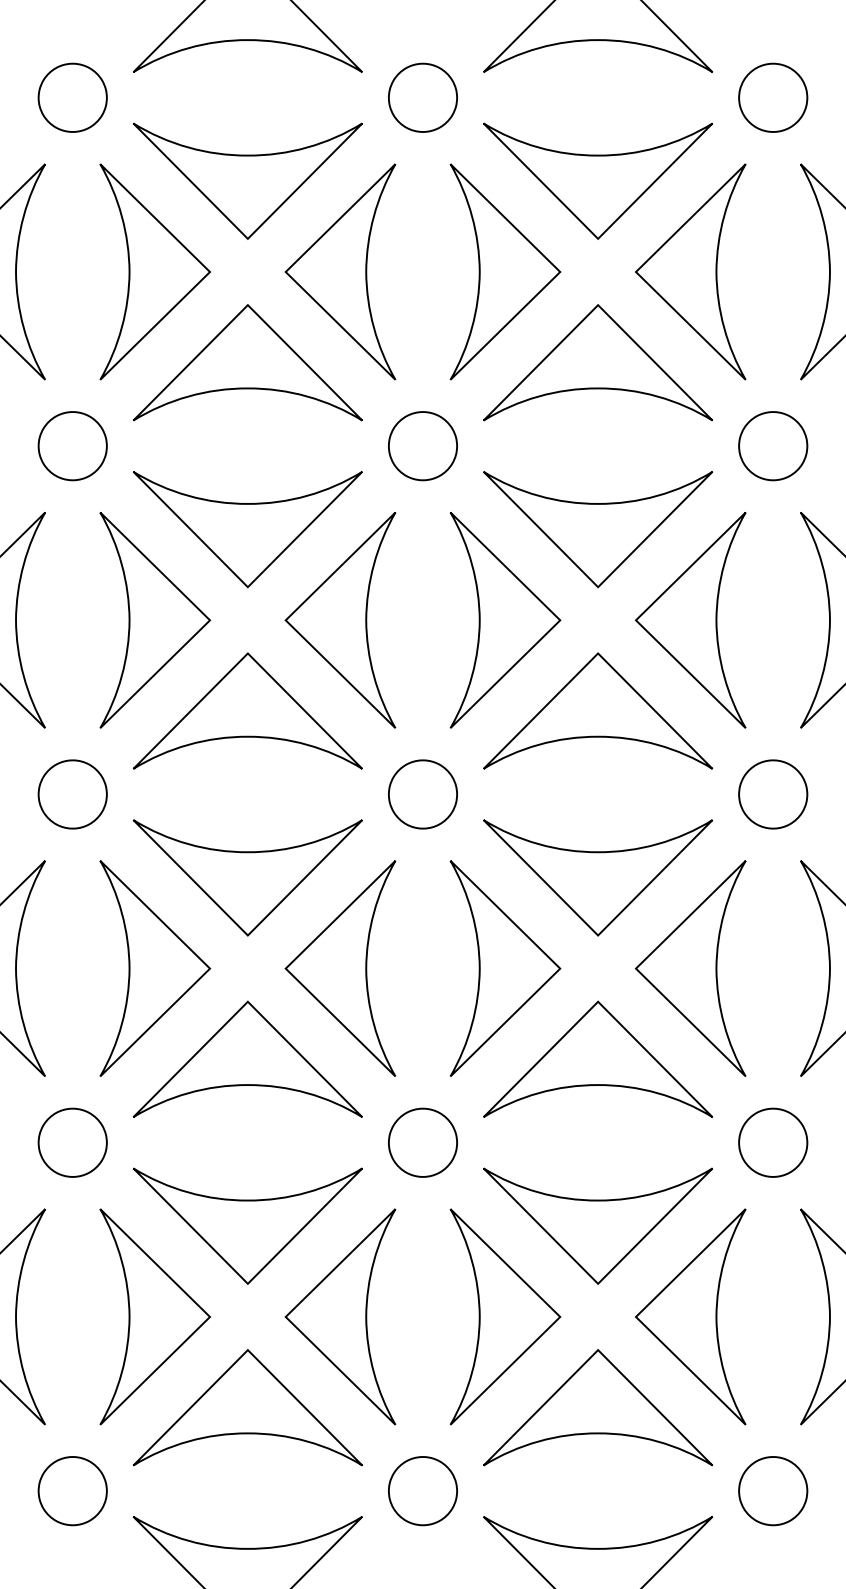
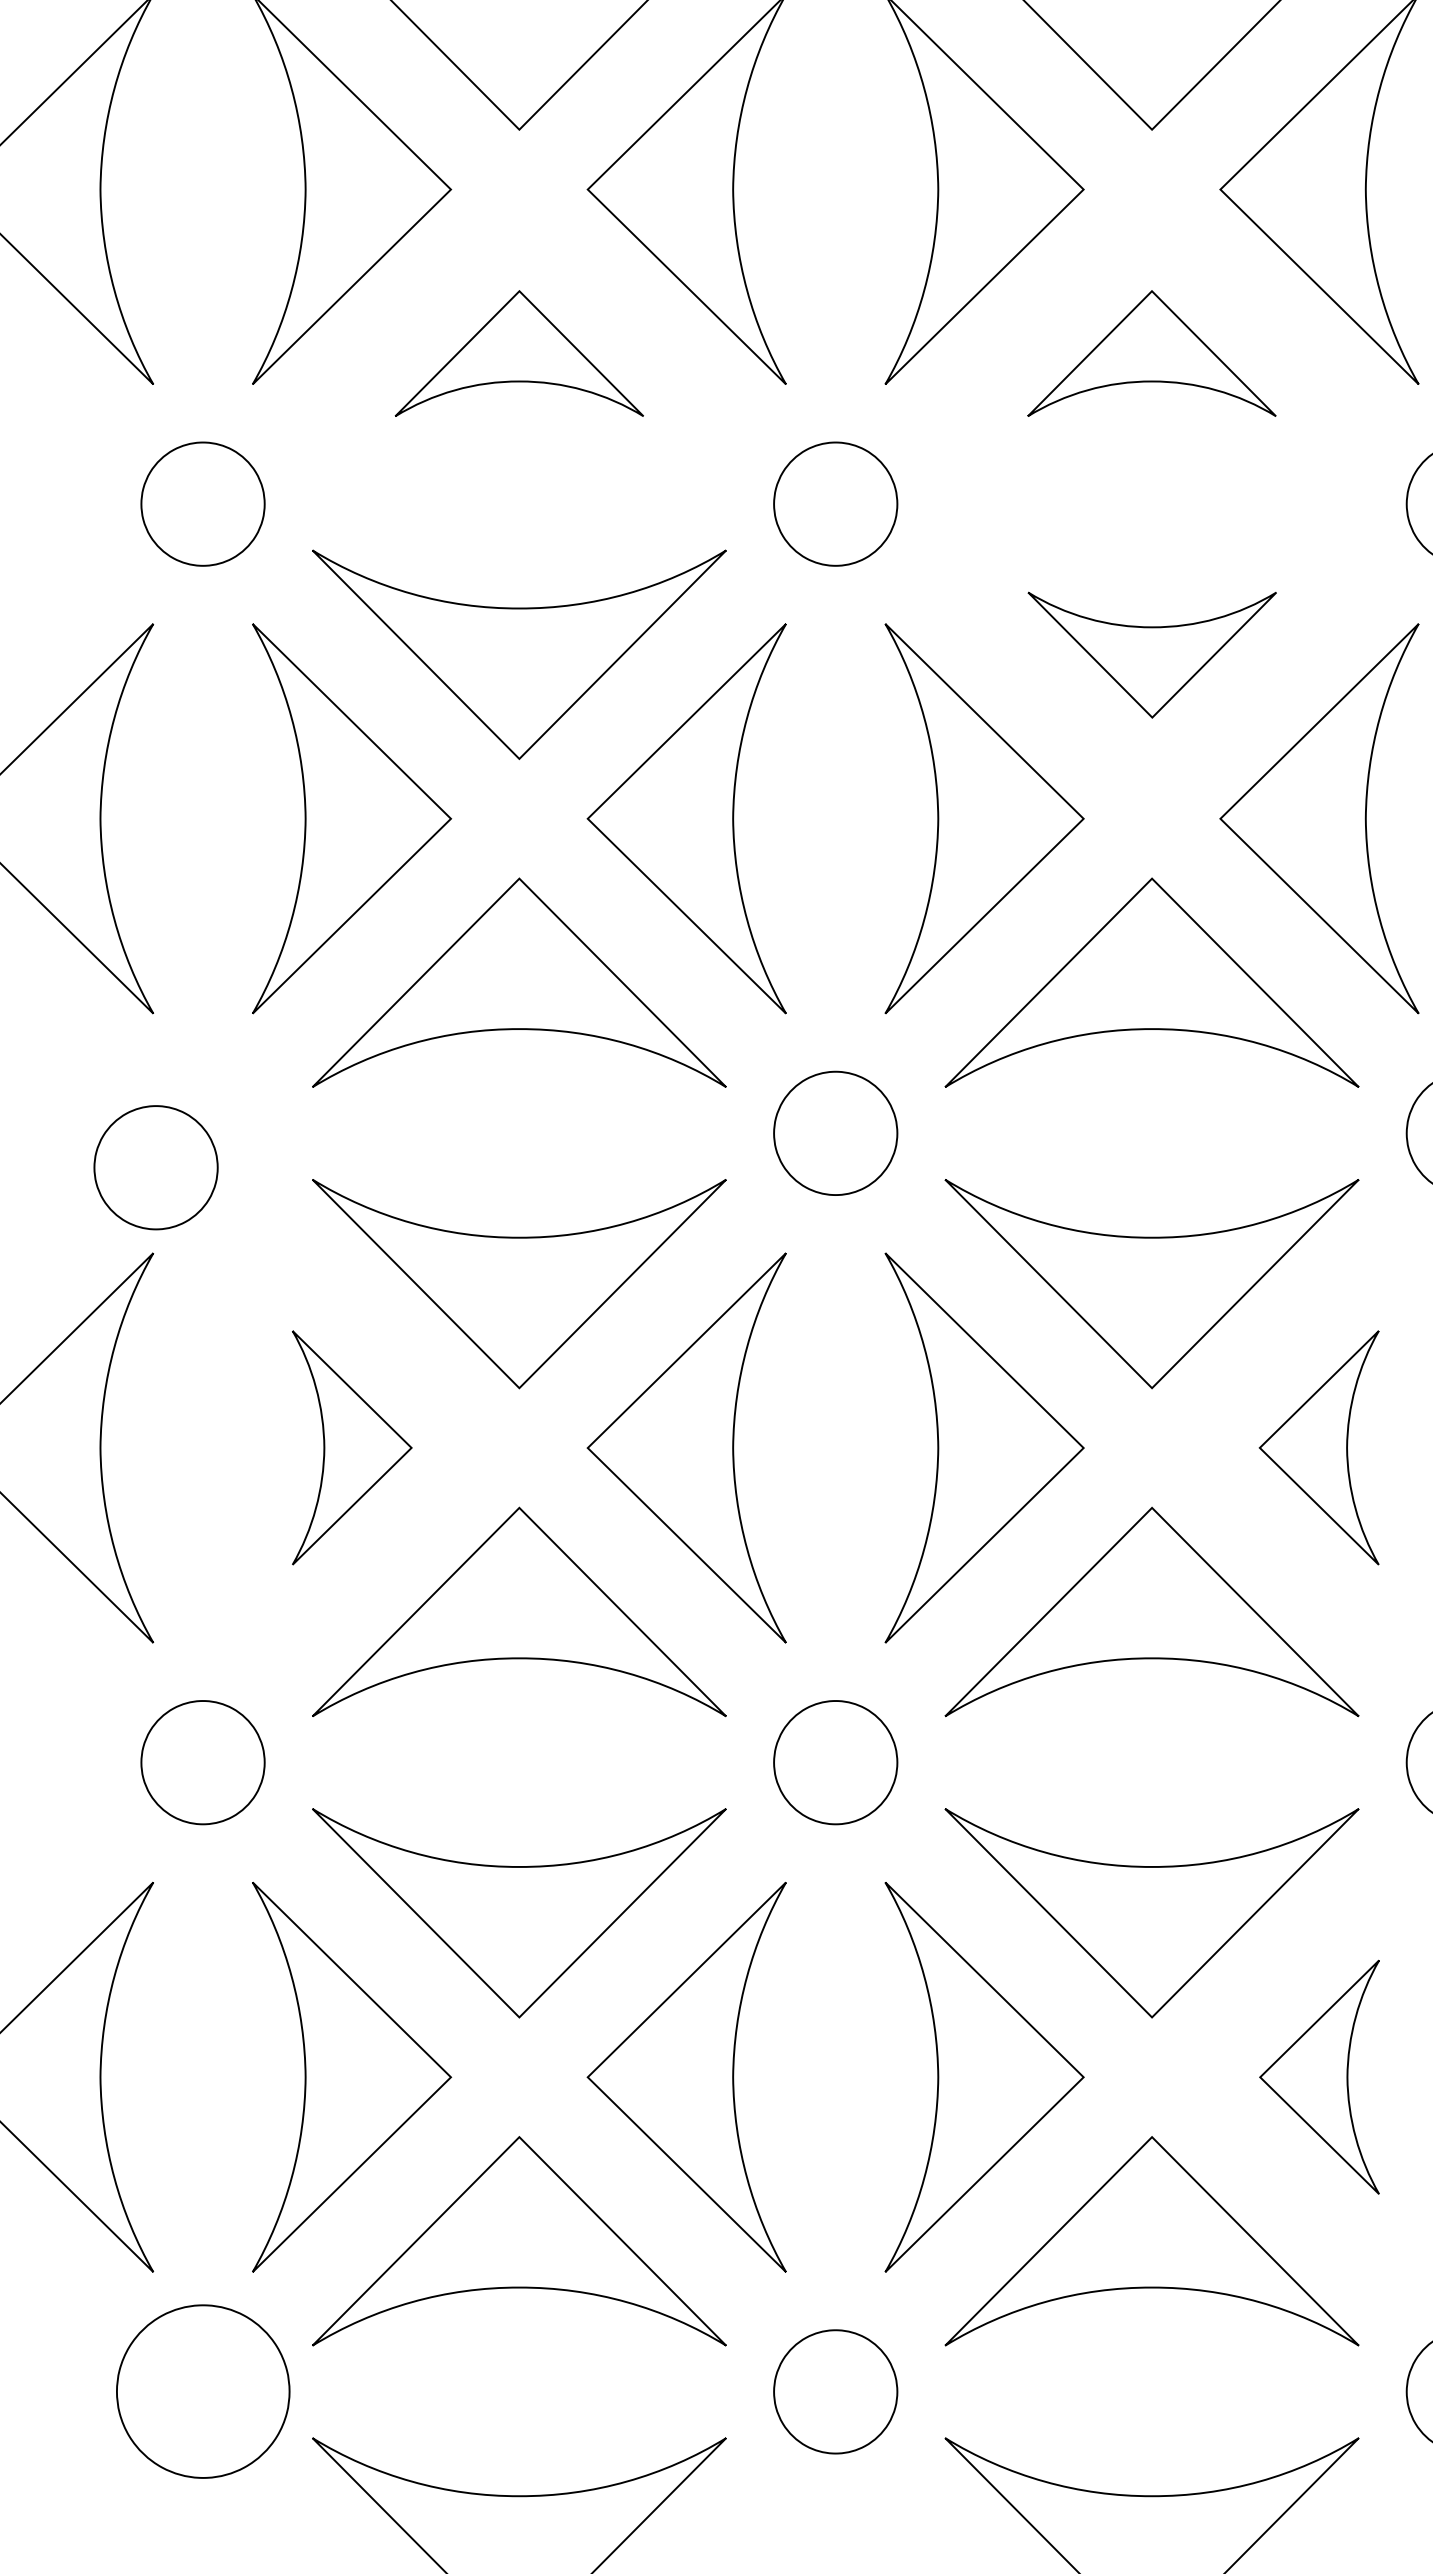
part: (247, 362) -> (518, 353), size x0.6
part: (597, 362) -> (1150, 353), size x0.6
part: (598, 529) -> (1152, 654), size x0.6
part: (72, 794) -> (155, 1167), moved
part: (155, 968) -> (352, 1447), size x0.6
part: (690, 968) -> (1318, 1447), size x0.6
part: (690, 1316) -> (1318, 2076), size x0.6
part: (72, 1491) -> (202, 2392), size x1.4

